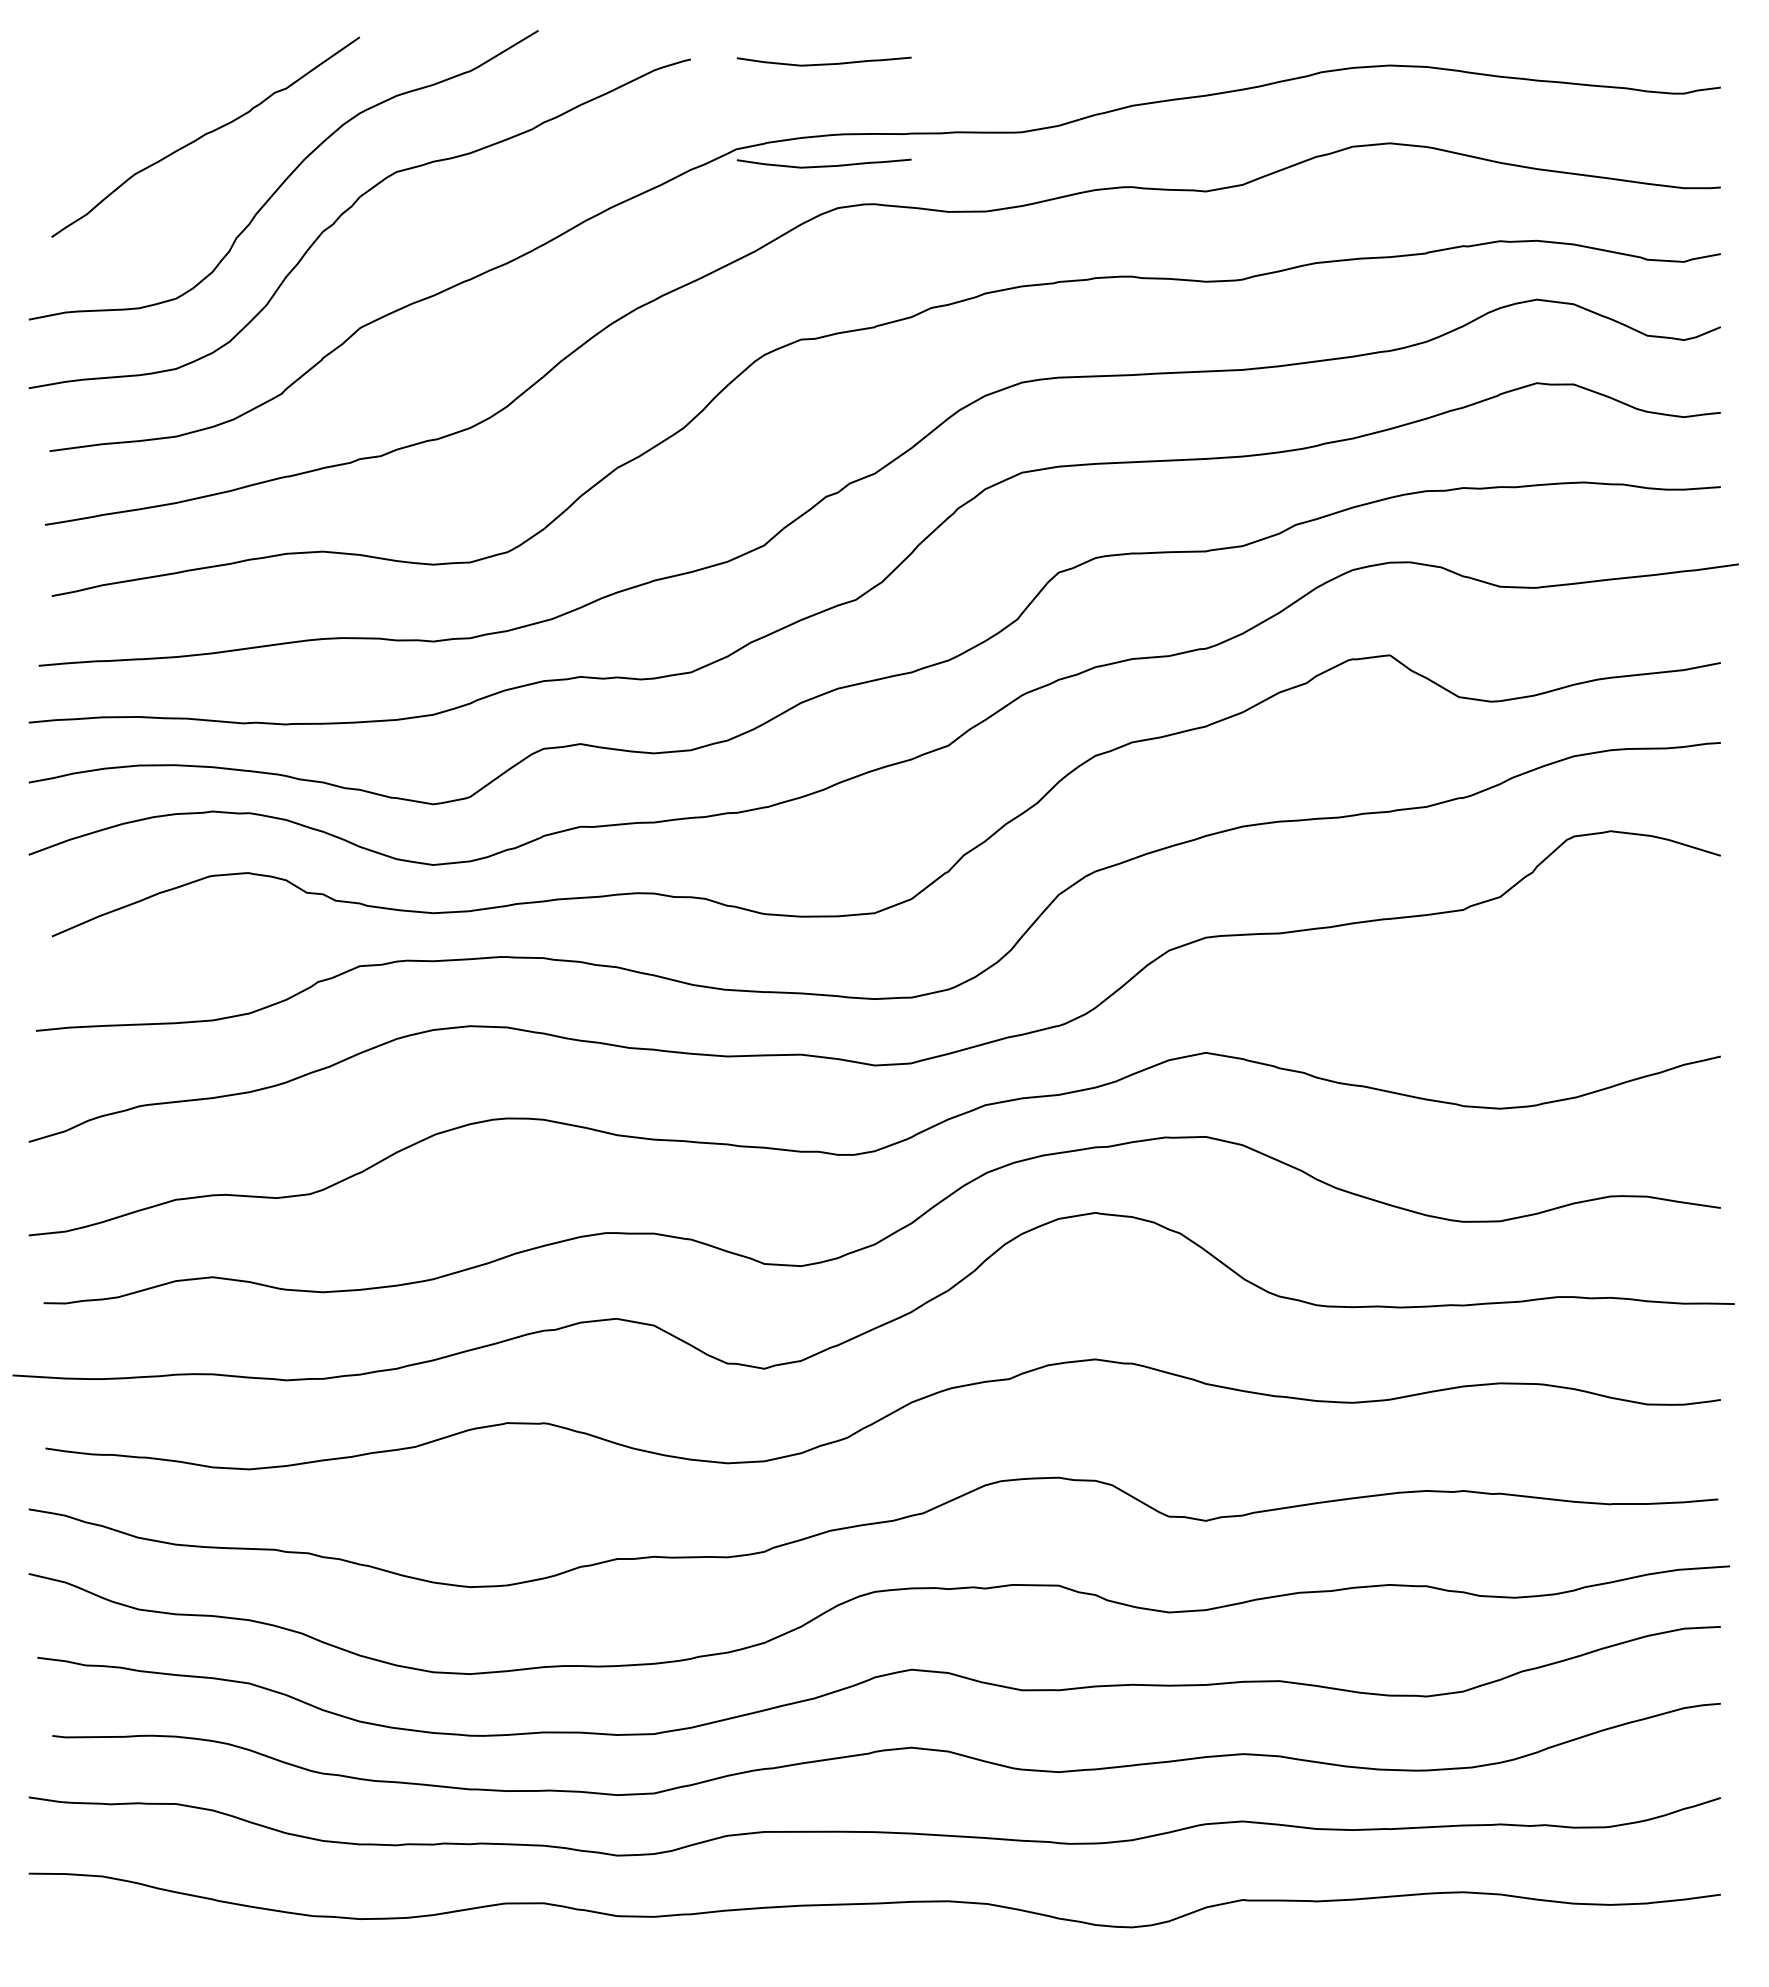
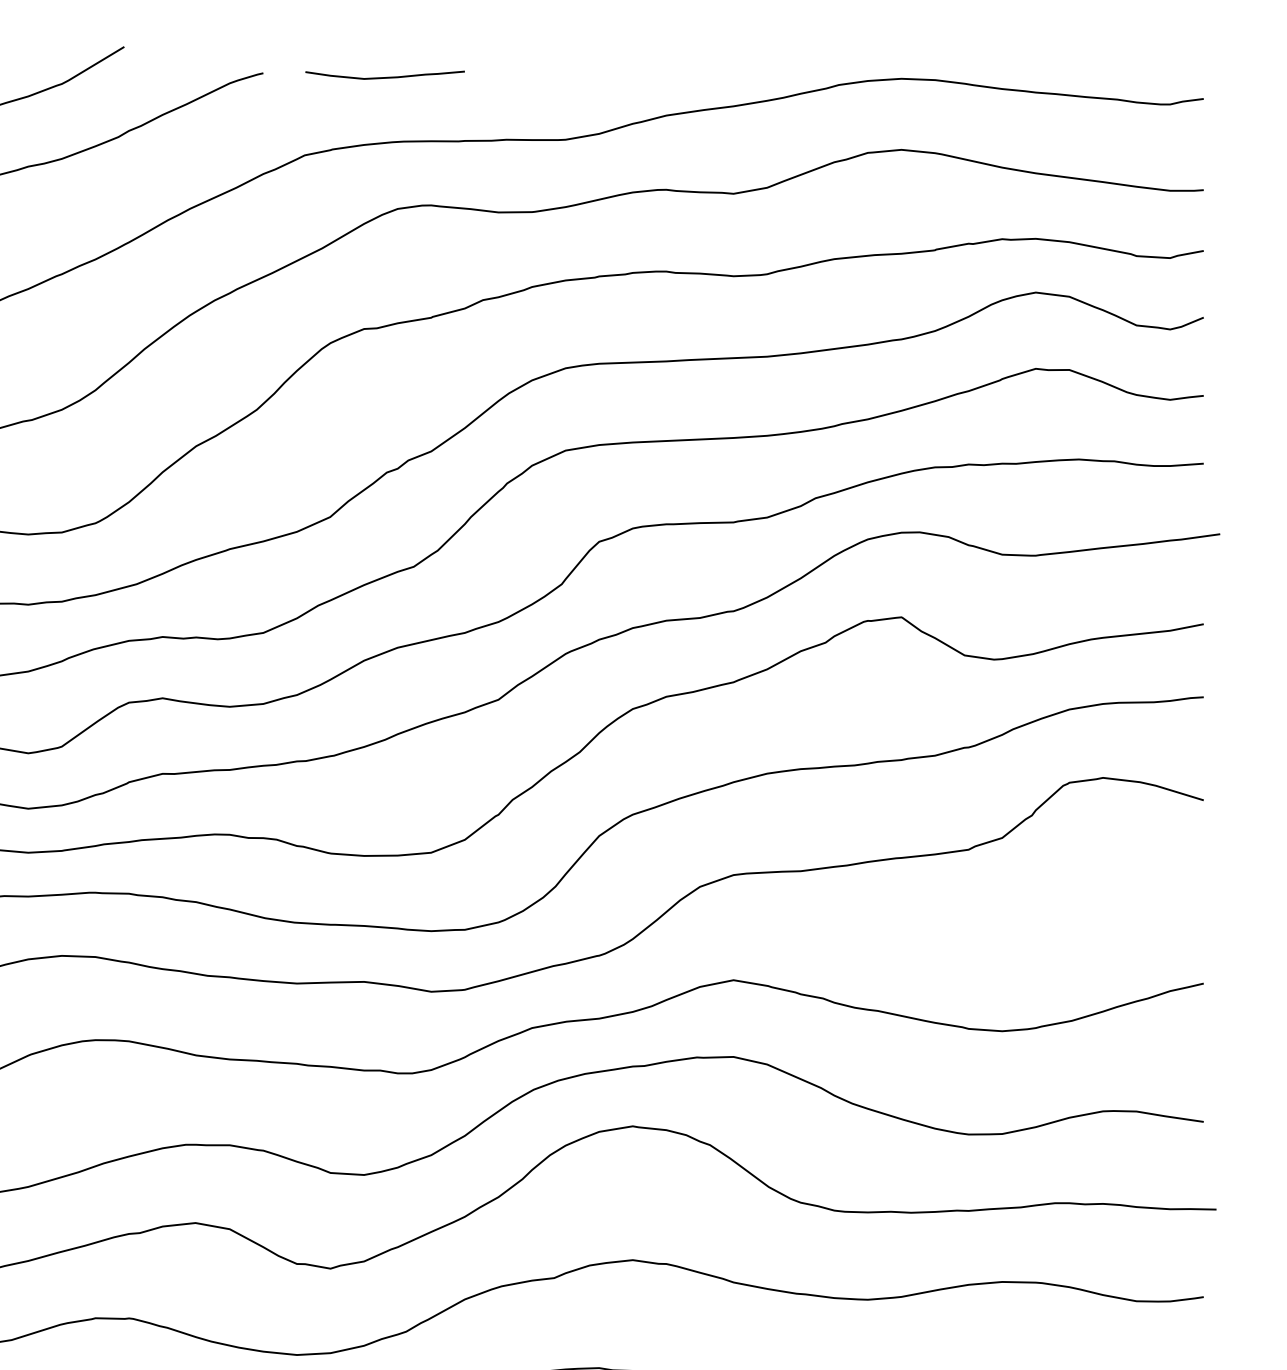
curve: (823, 165) -> (384, 170), removed

